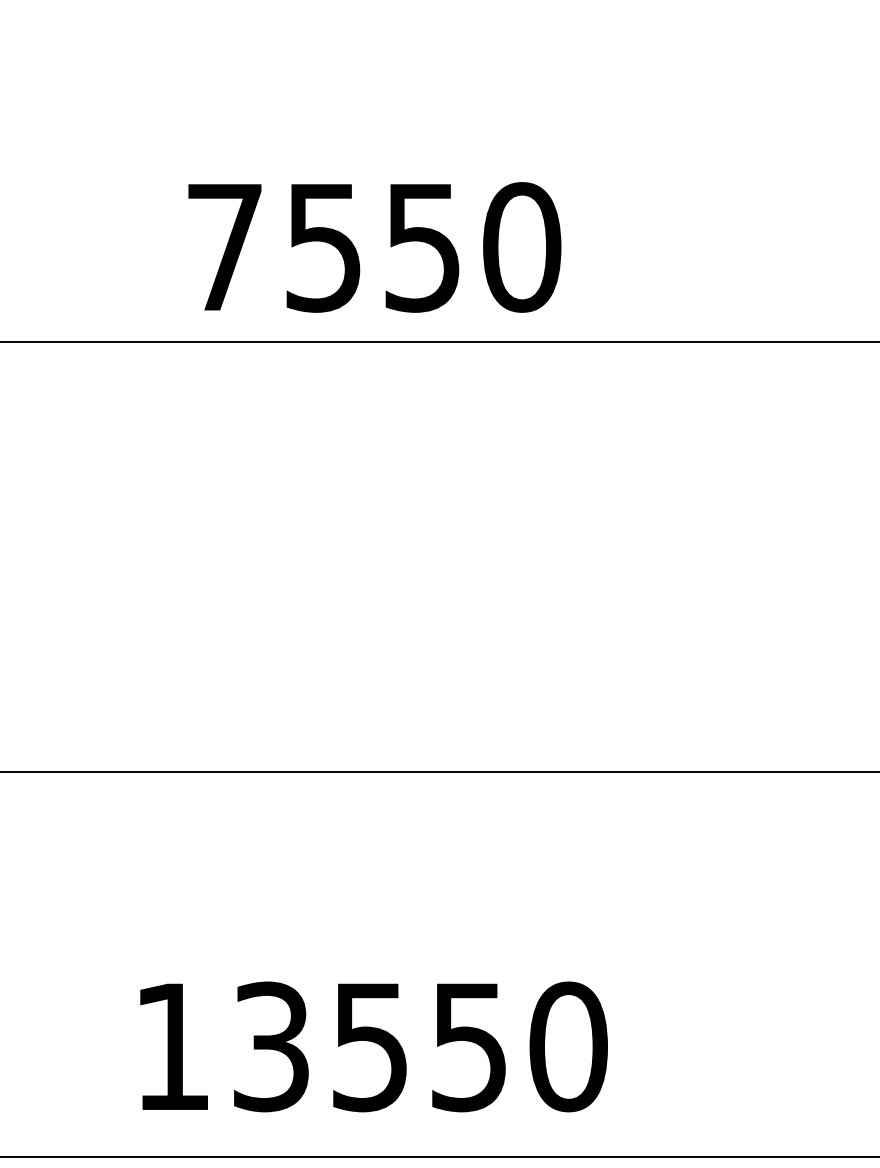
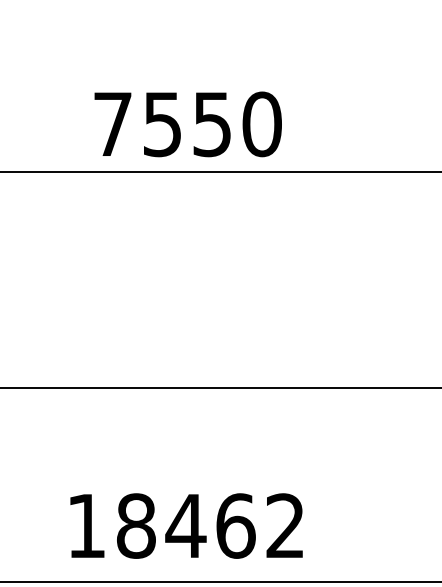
text: (421, 1045) -> (211, 525), 13550 -> 18462

